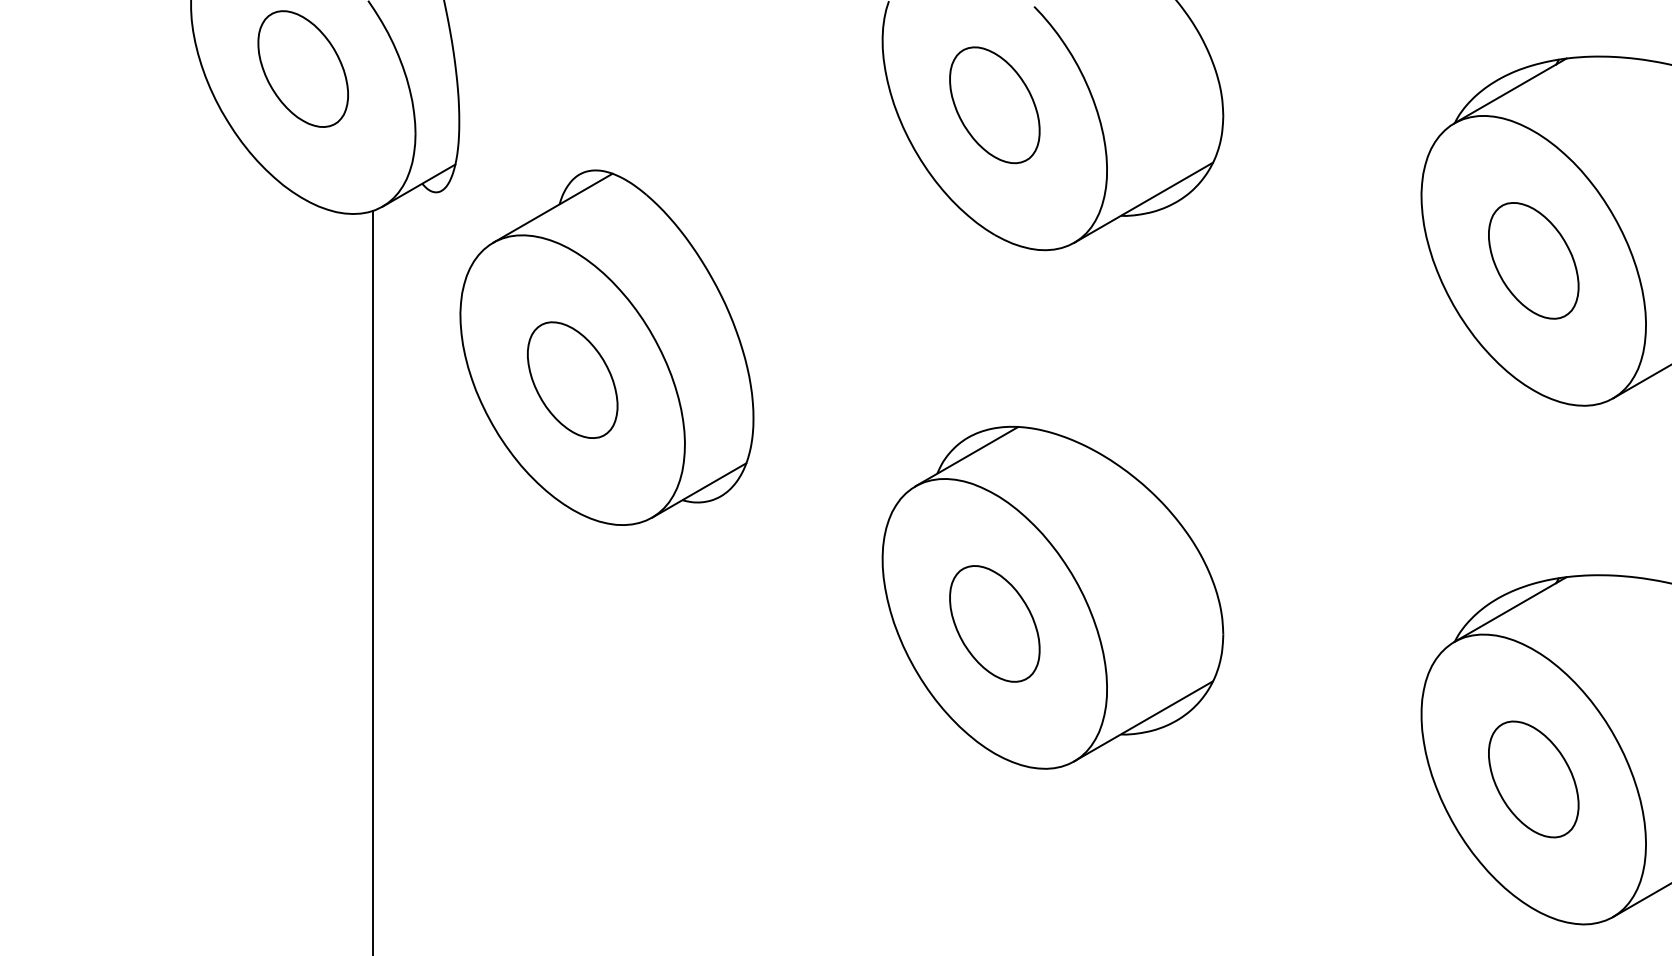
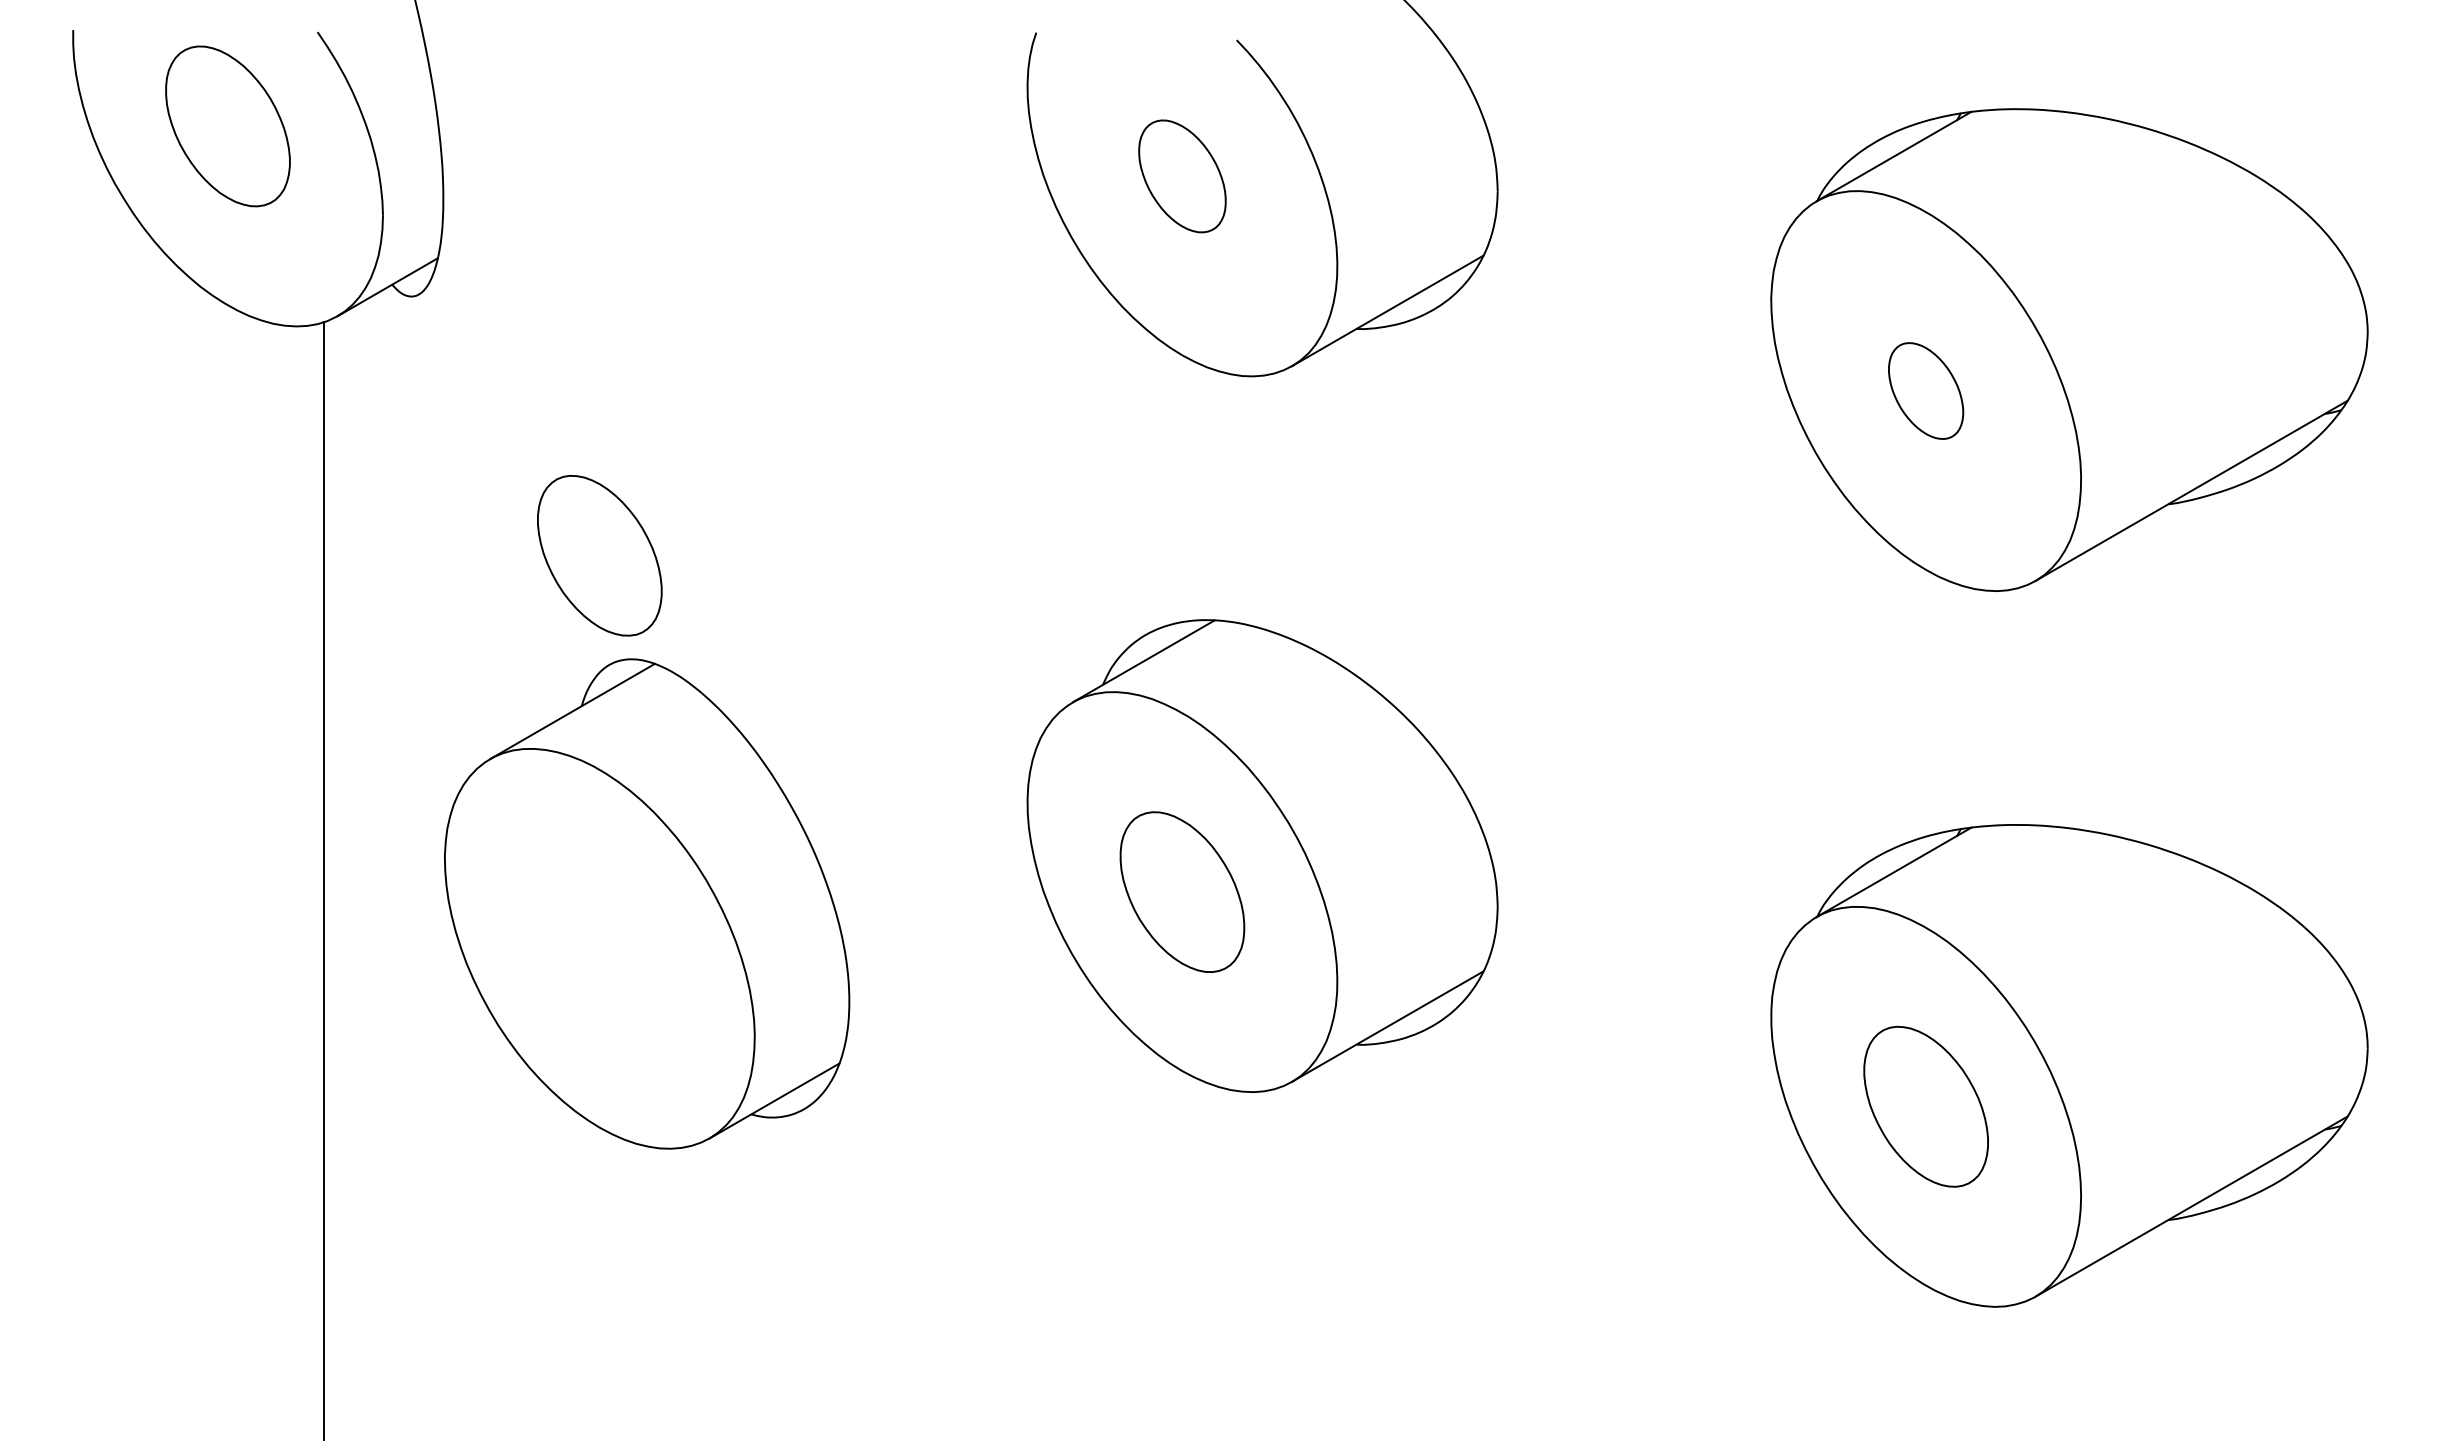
part: (994, 105) -> (1182, 176), size x0.7
part: (1533, 260) -> (1925, 390), size x0.6
part: (607, 347) -> (647, 903), moved

